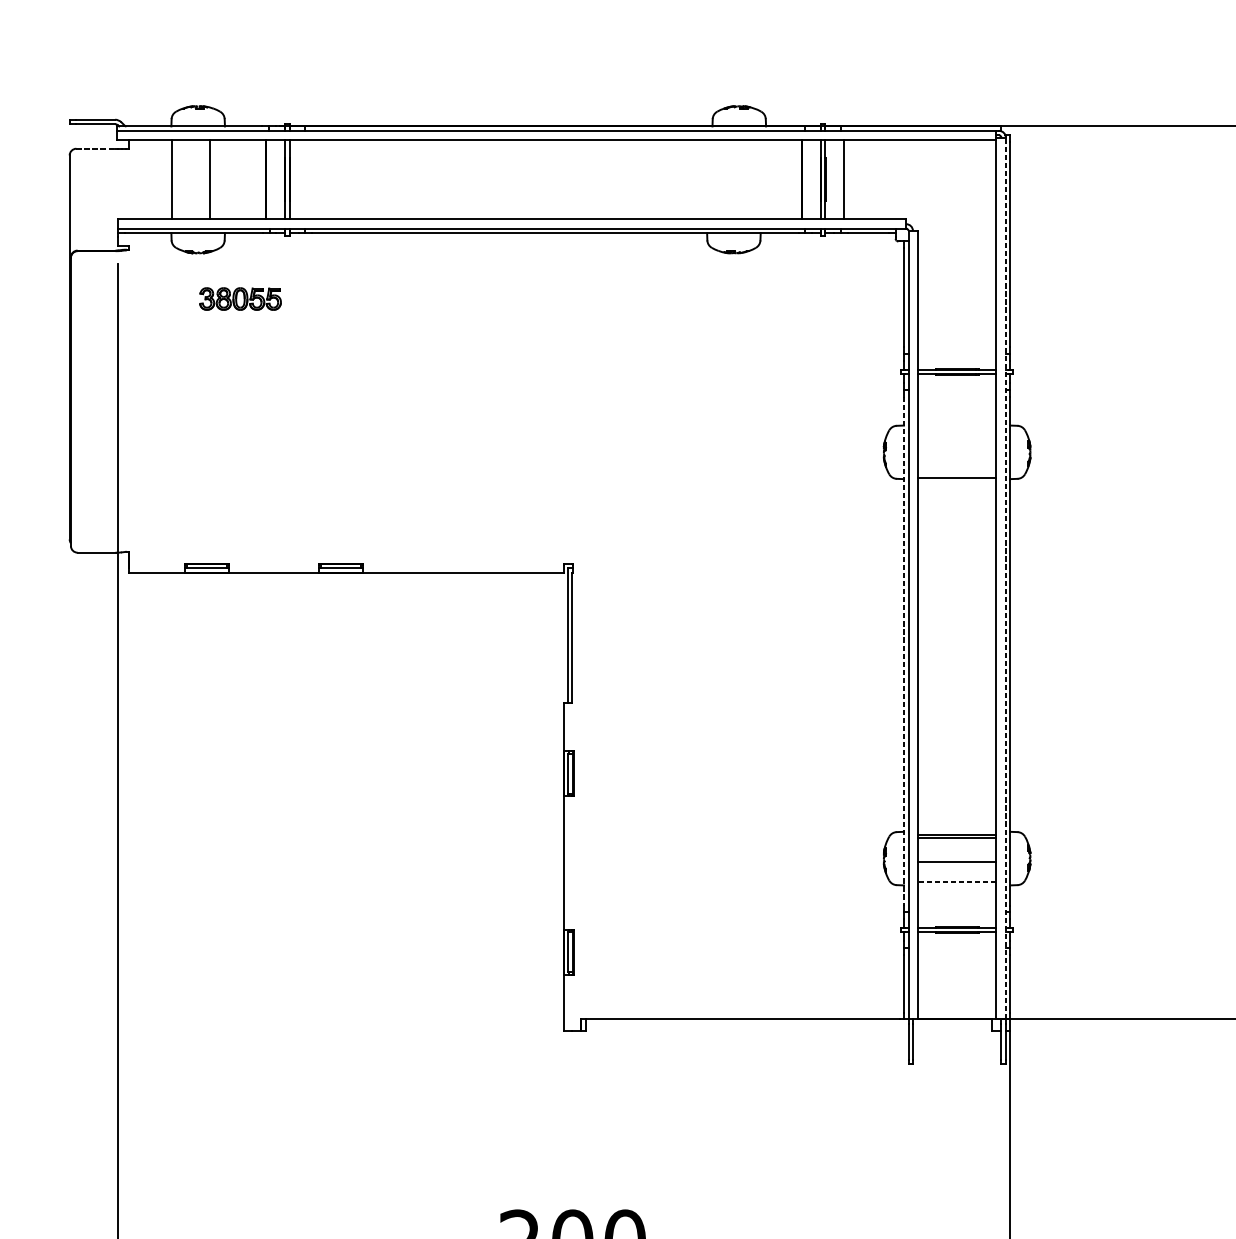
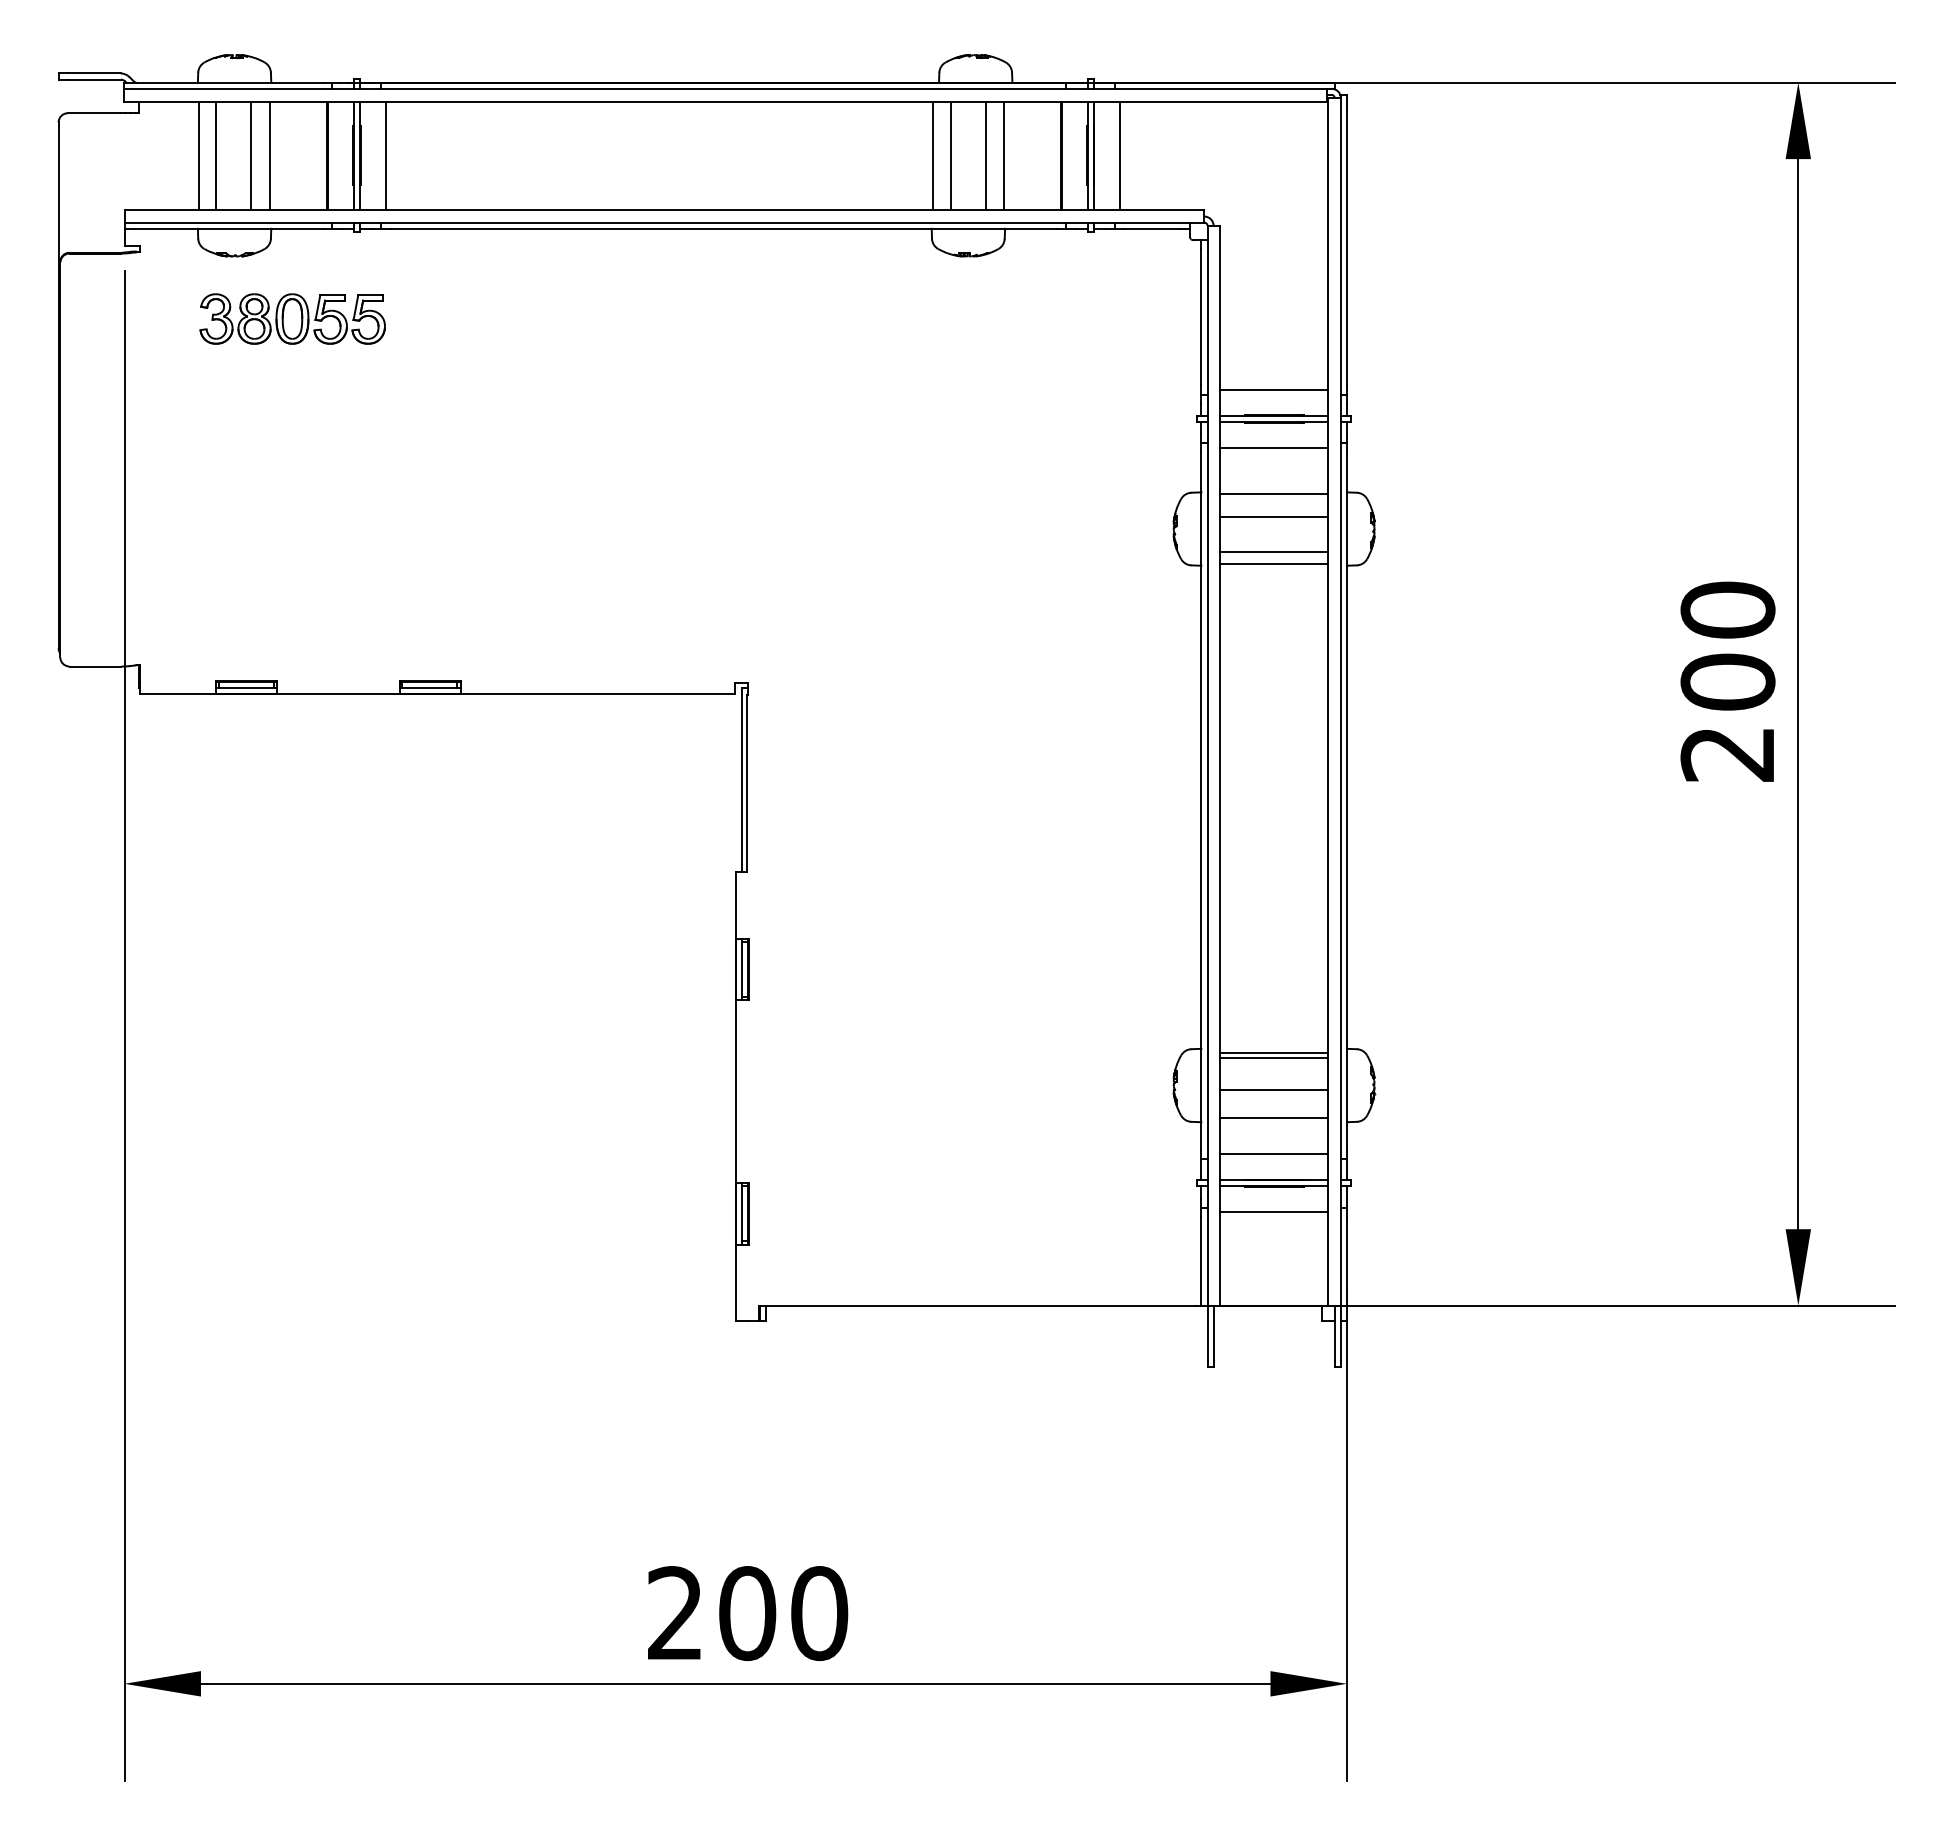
line: (95, 148) -> (94, 113), dashed -> solid
line: (184, 179) -> (215, 155), added
line: (223, 179) -> (269, 155), added
line: (308, 179) -> (385, 155), added
line: (708, 179) -> (933, 155), added
line: (720, 179) -> (950, 155), added
line: (747, 179) -> (986, 155), added
line: (759, 179) -> (1003, 155), added
part: (240, 298) -> (292, 318), size x1.67
line: (956, 350) -> (1273, 389), added
line: (956, 393) -> (1273, 448), added
line: (956, 427) -> (1273, 494), added
line: (956, 443) -> (1273, 517), added
line: (956, 468) -> (1273, 551), added
line: (1005, 578) -> (1340, 701), dashed -> solid
line: (904, 651) -> (1201, 801), dashed -> solid
line: (957, 882) -> (1274, 1118), dashed -> solid
line: (956, 908) -> (1273, 1154), added
line: (956, 951) -> (1273, 1212), added

